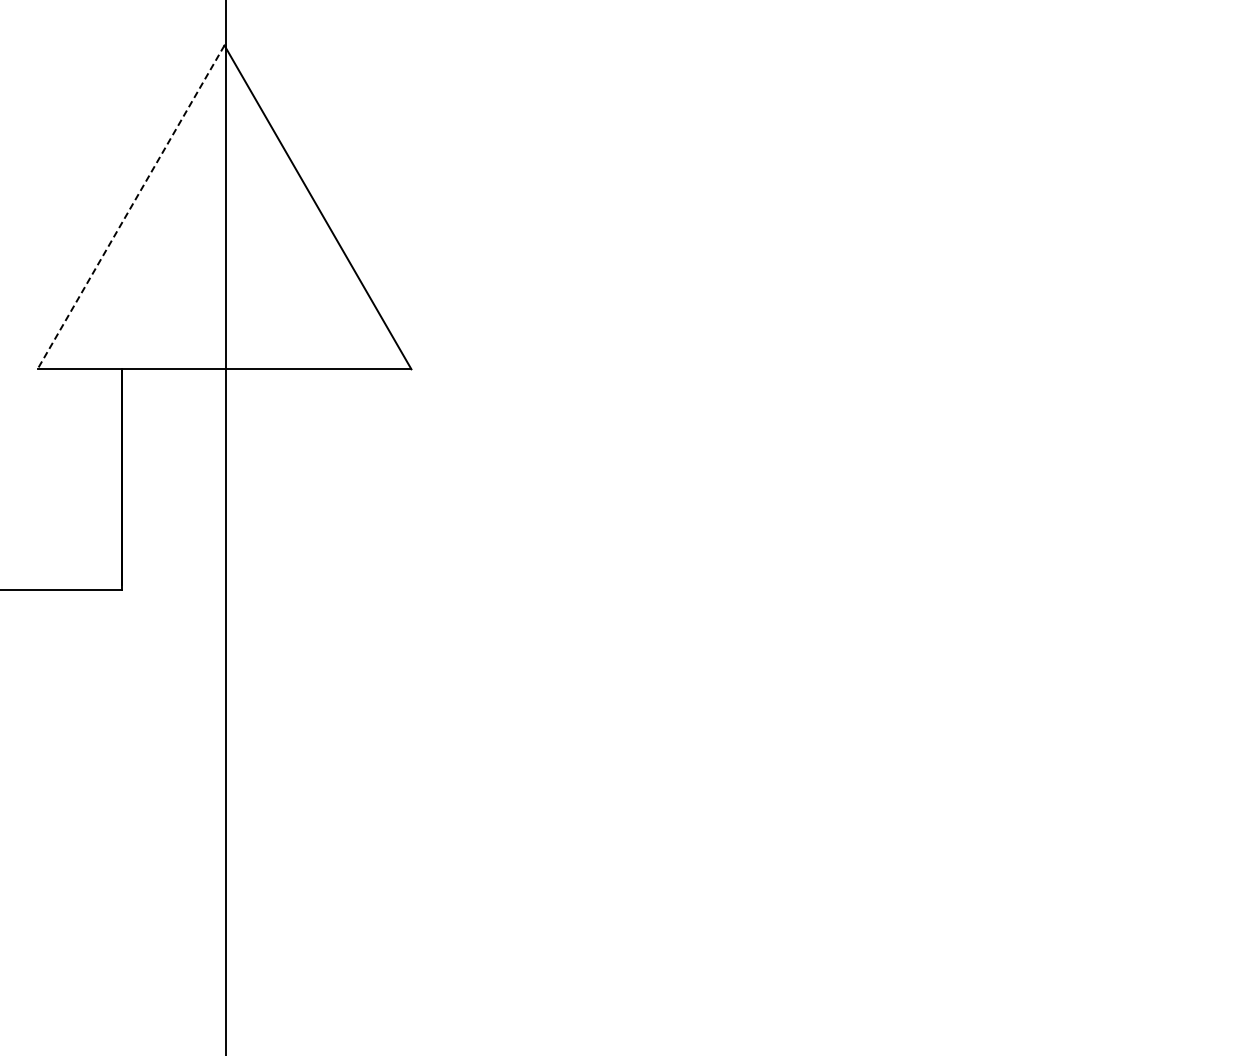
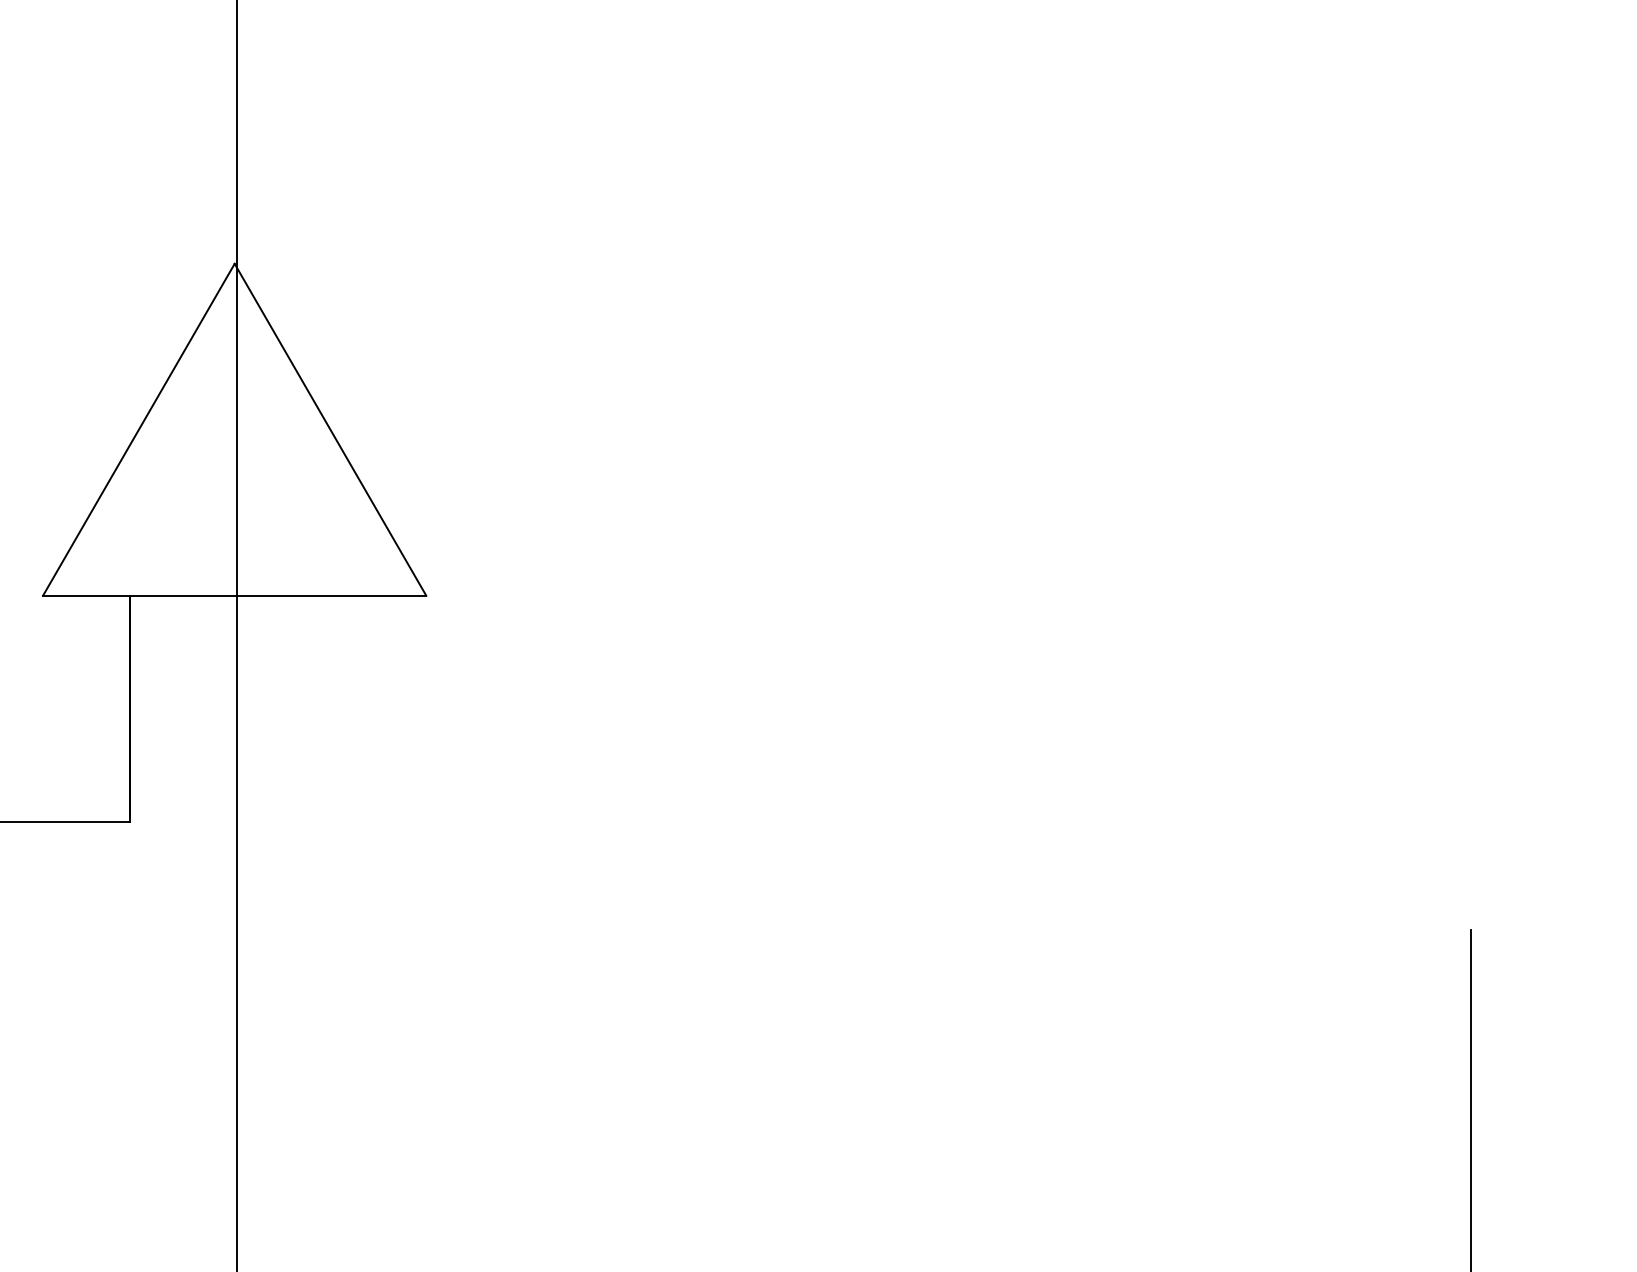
line: (130, 207) -> (138, 429), dashed -> solid

